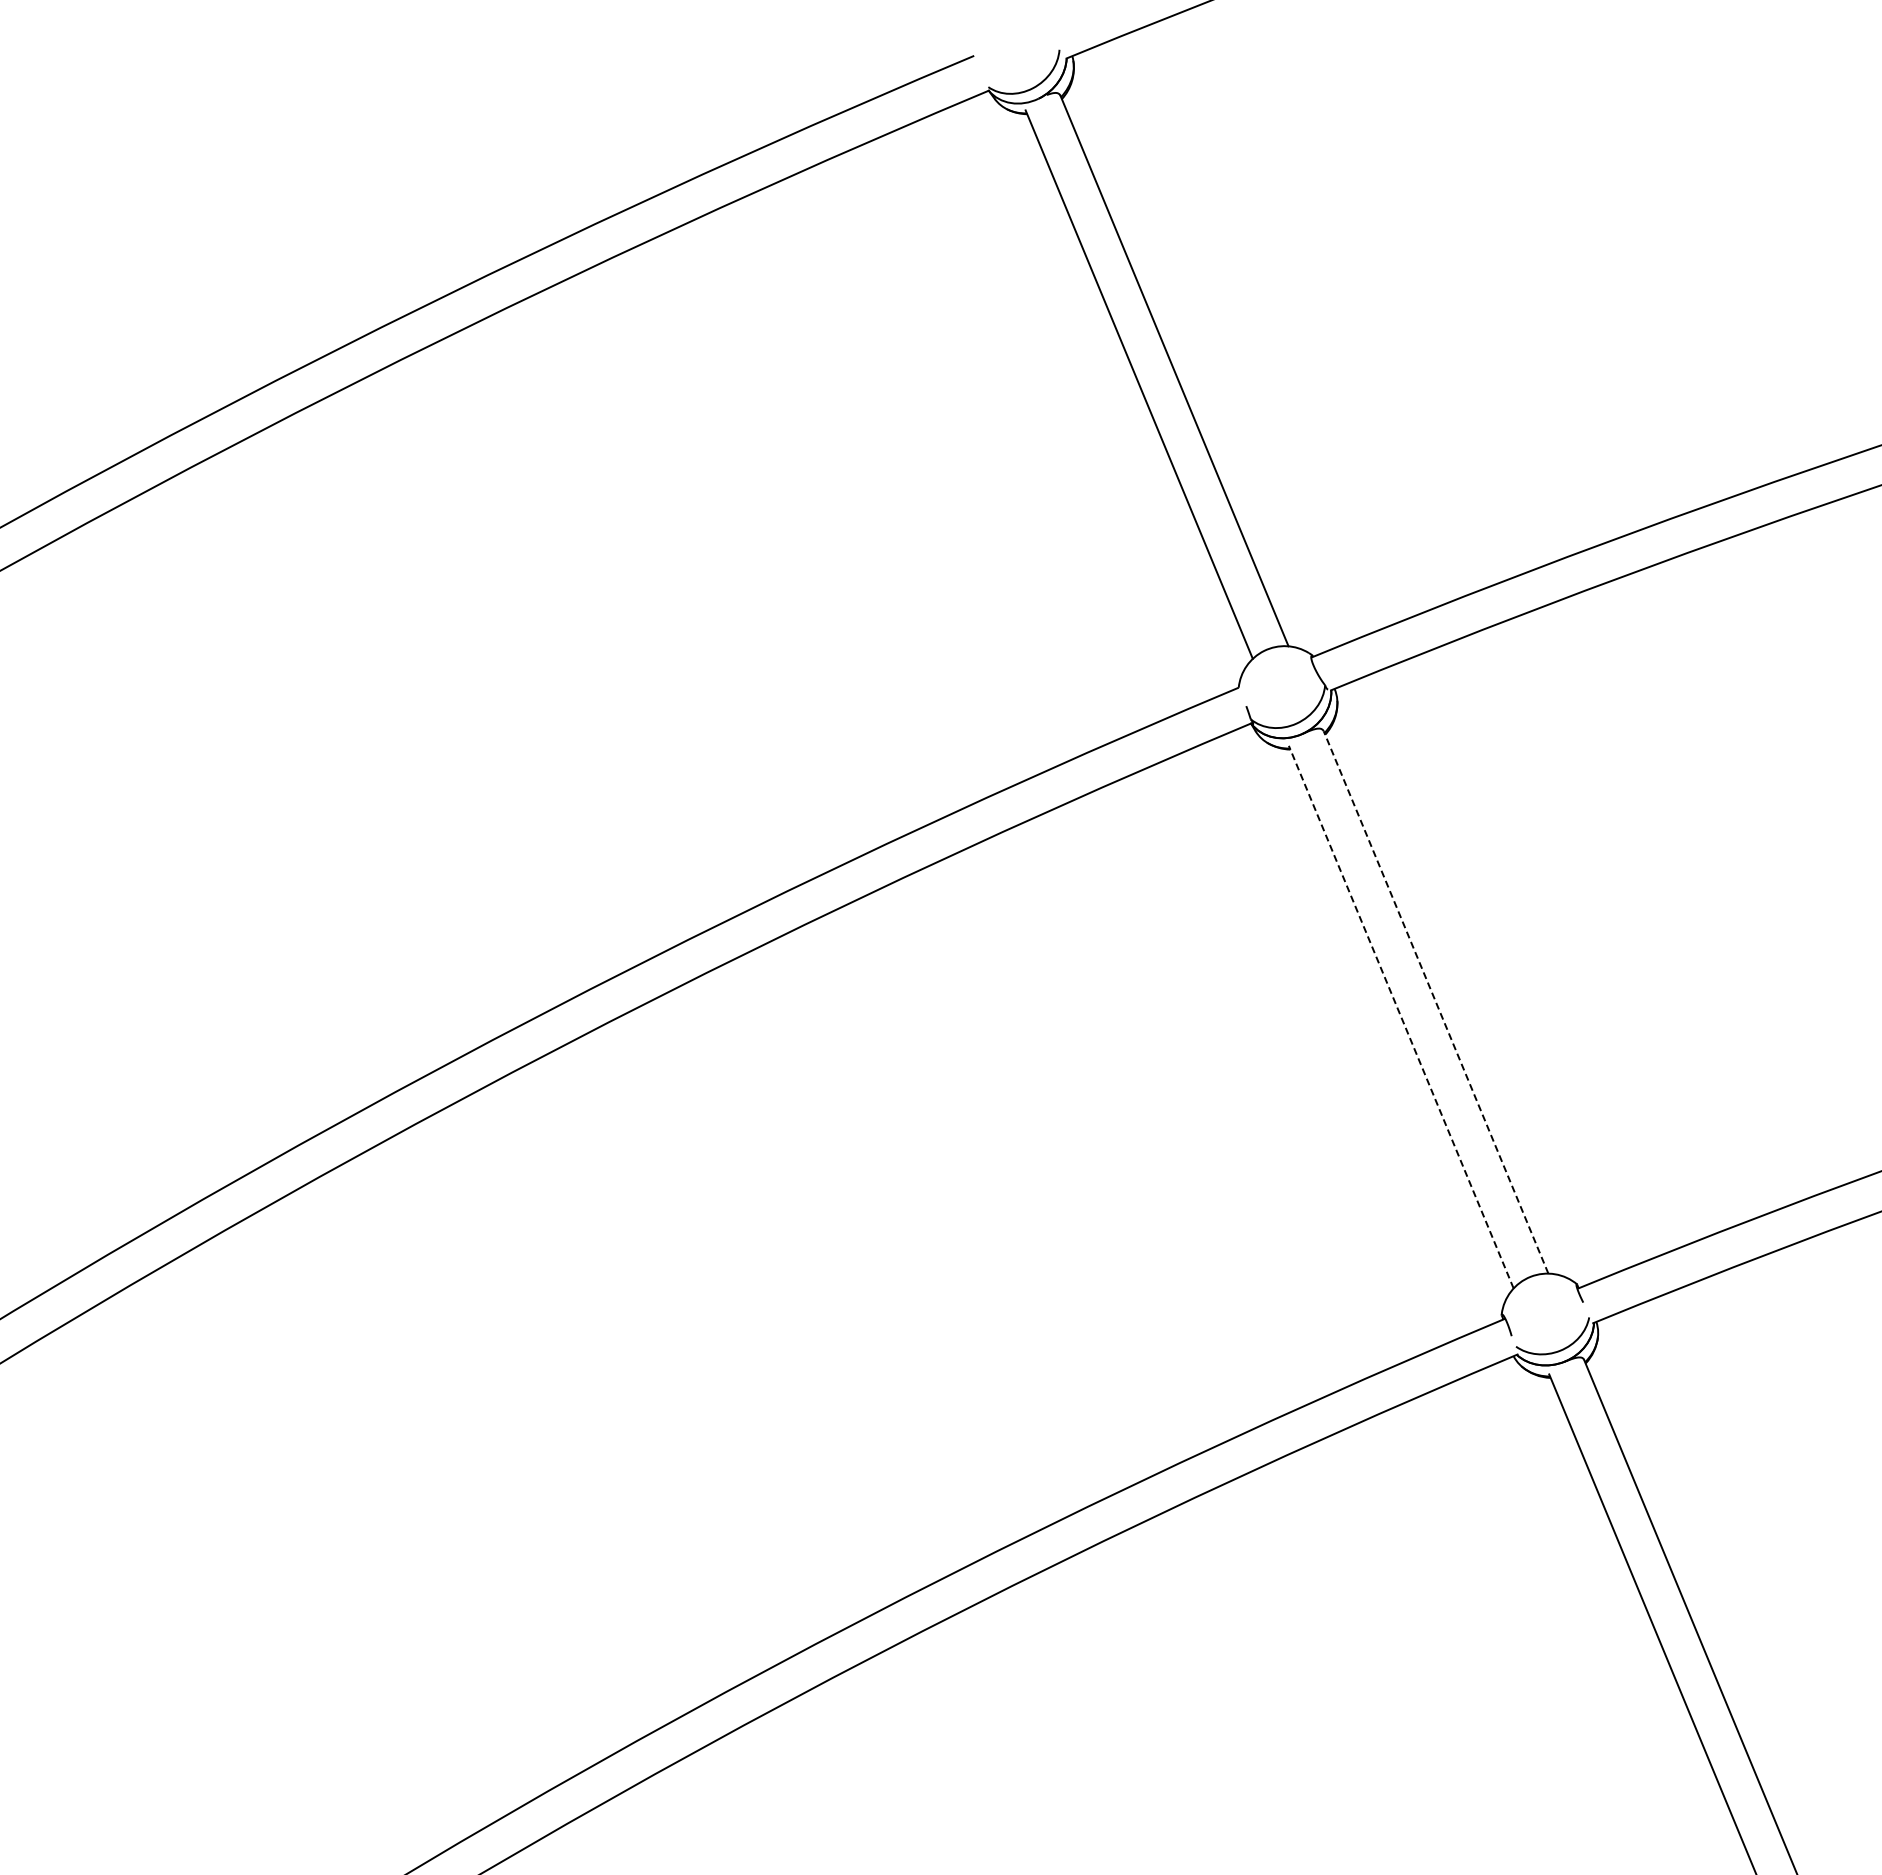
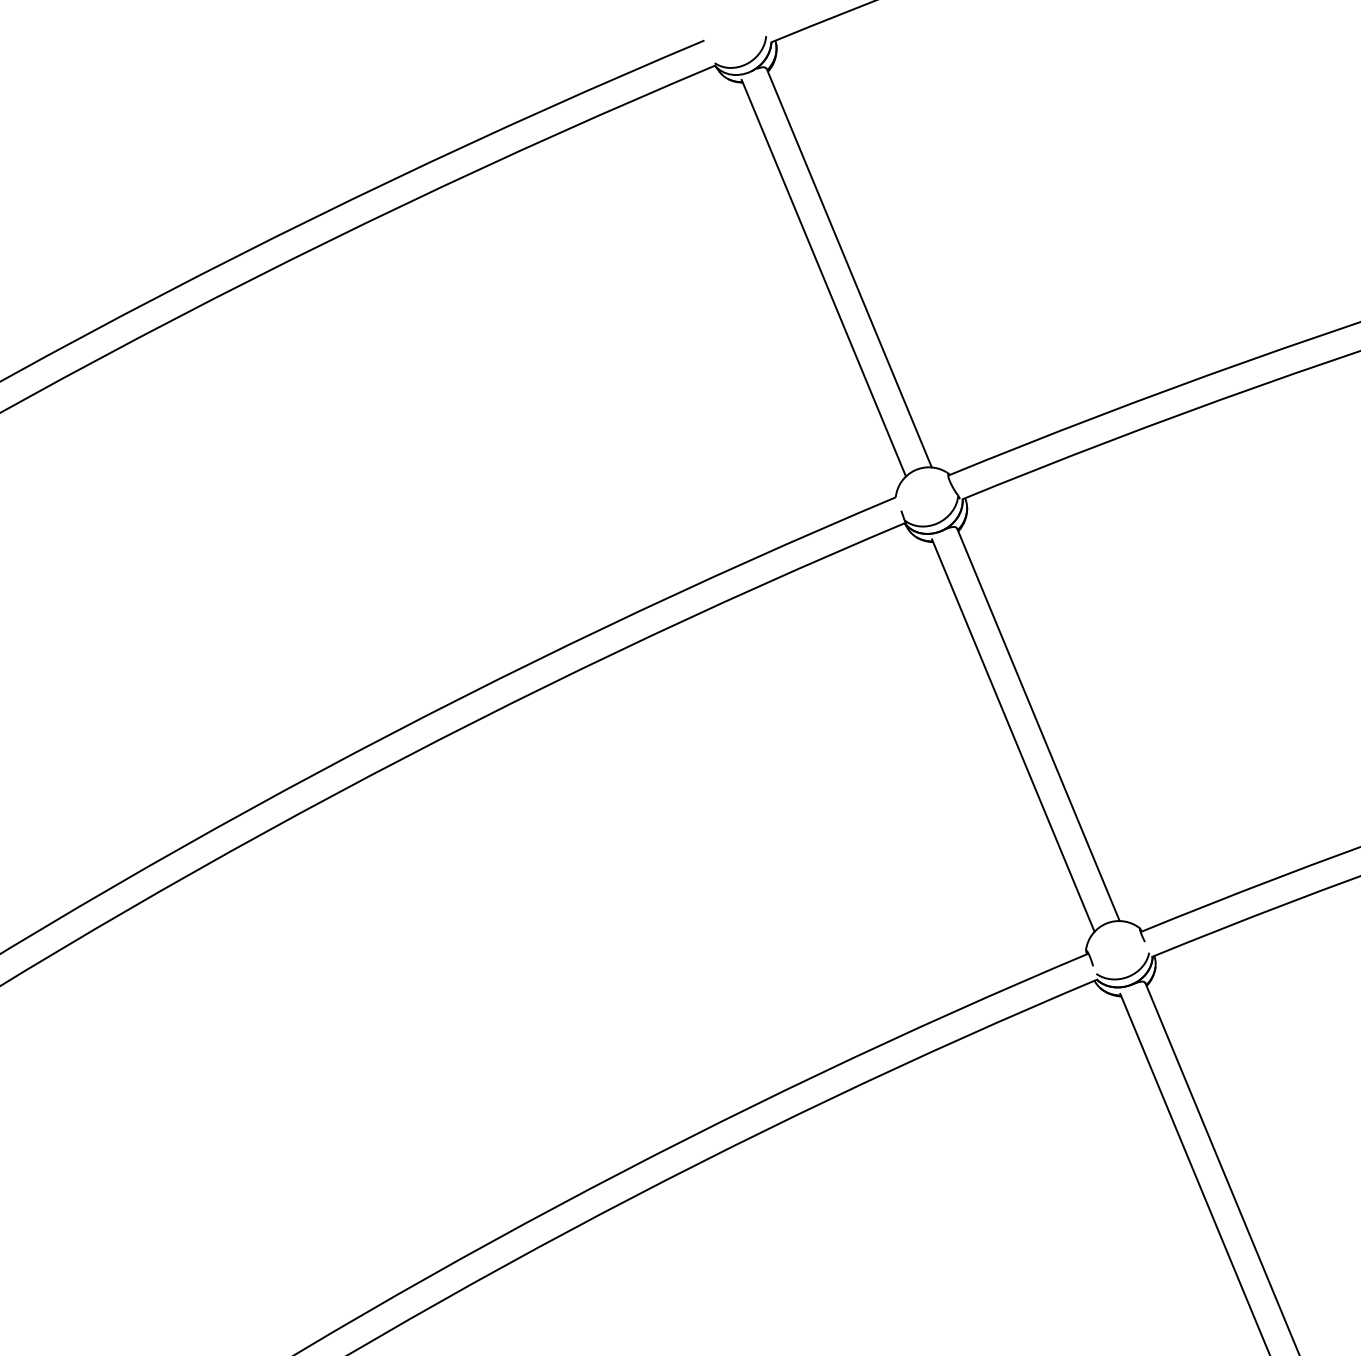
line: (1435, 1002) -> (1038, 725), dashed -> solid
line: (1401, 1017) -> (1013, 735), dashed -> solid

